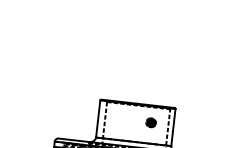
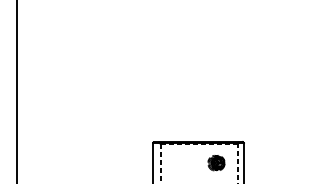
part: (151, 122) -> (216, 162), size x1.4

